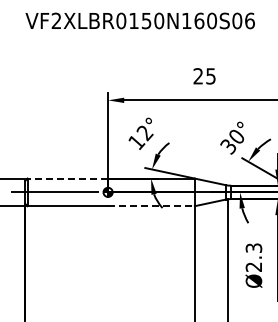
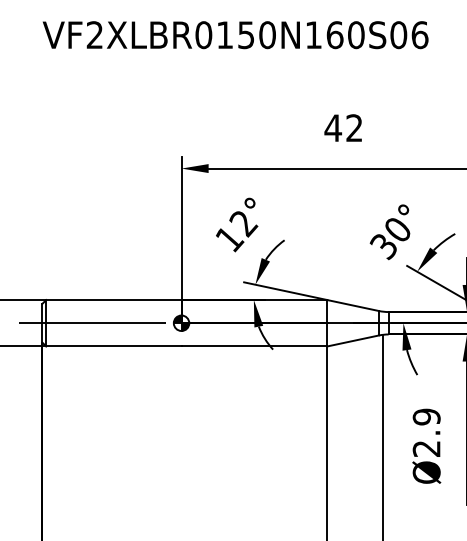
text: (204, 76) -> (343, 128), 25 -> 42
line: (67, 178) -> (113, 299), dashed -> solid
line: (151, 206) -> (254, 346), dashed -> solid
text: (253, 248) -> (425, 417), Ø2.3 -> Ø2.9

